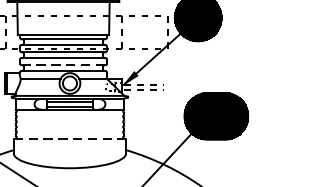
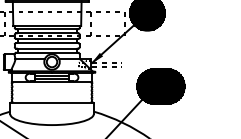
line: (63, 65) -> (47, 48), dashed -> solid
line: (70, 139) -> (52, 103), dashed -> solid

